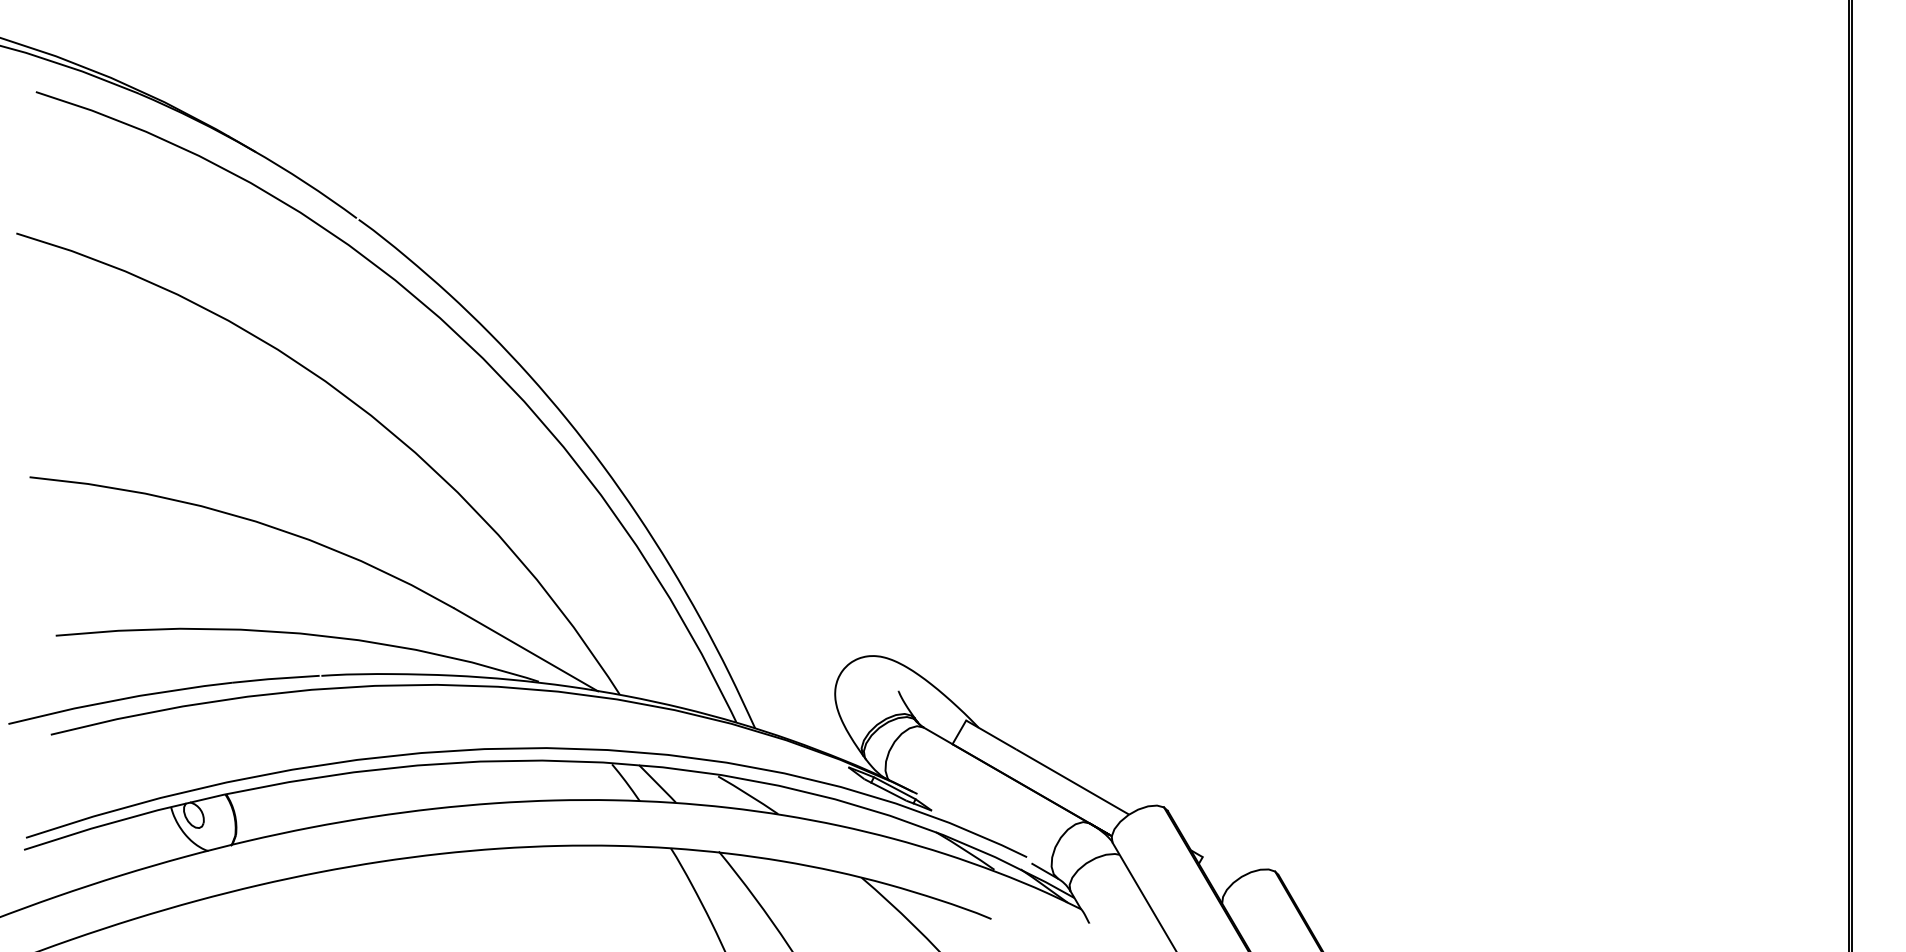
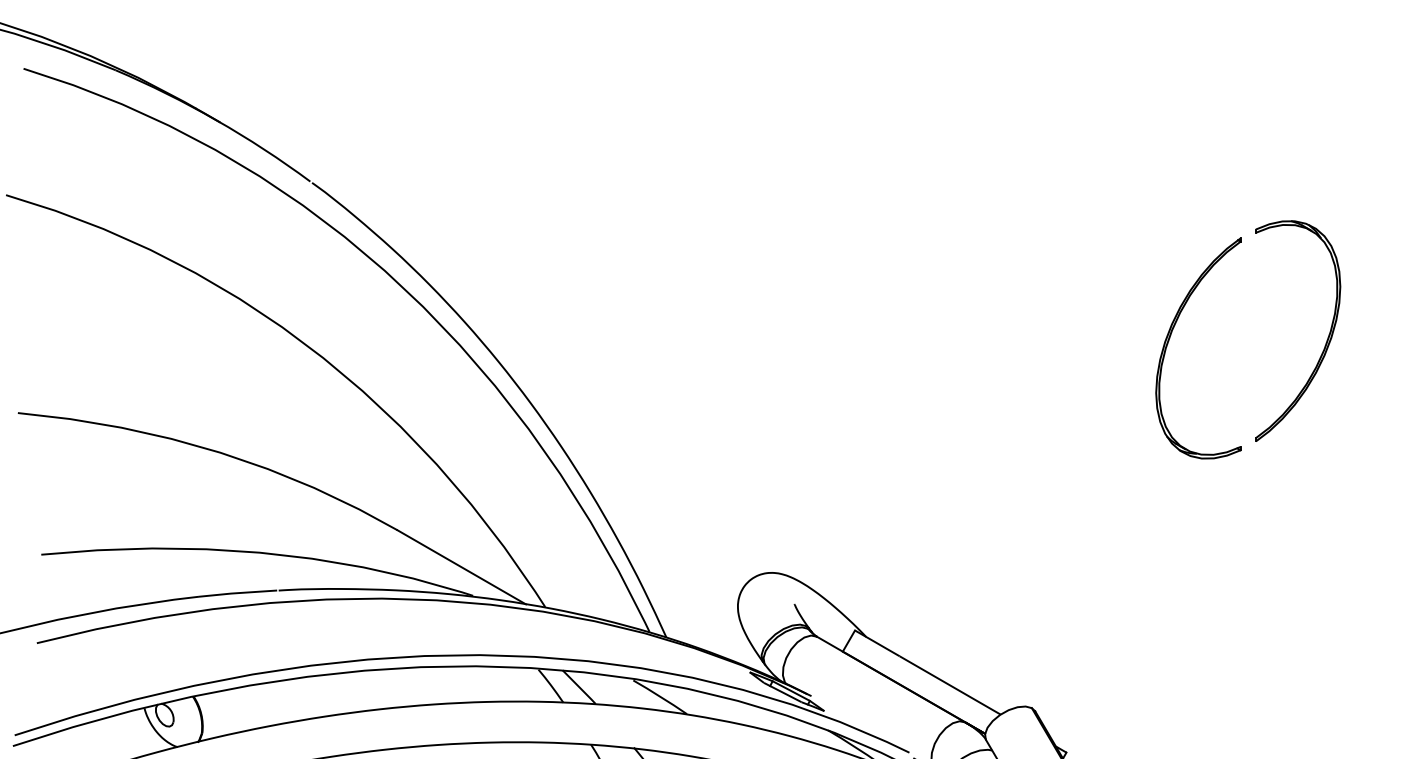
part: (1319, 392) -> (1170, 337), added
part: (1493, 396) -> (1326, 340), added

